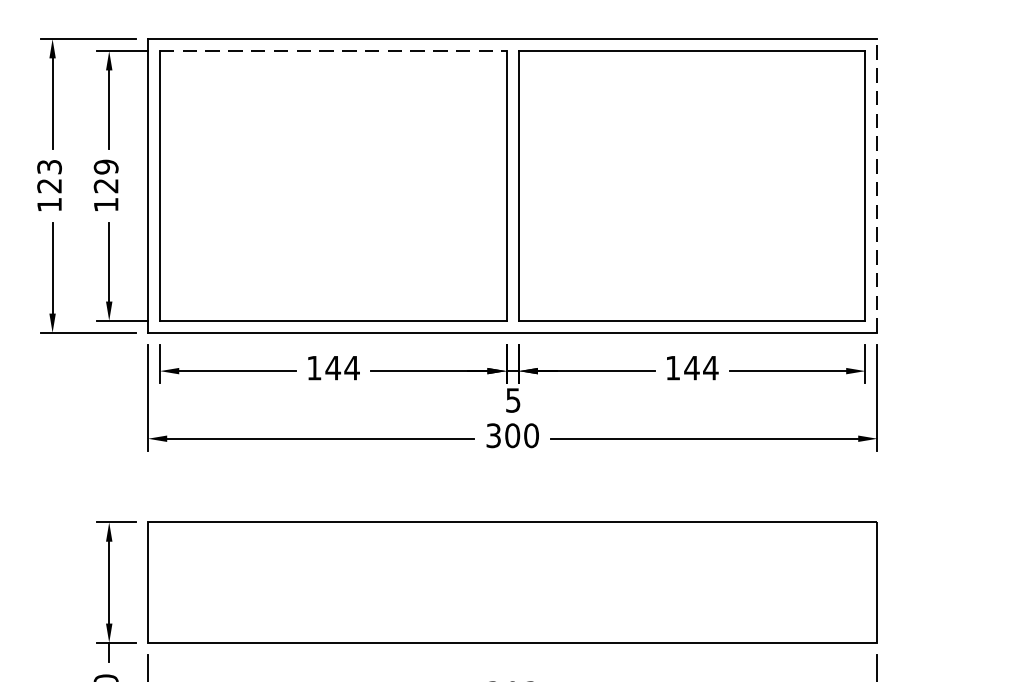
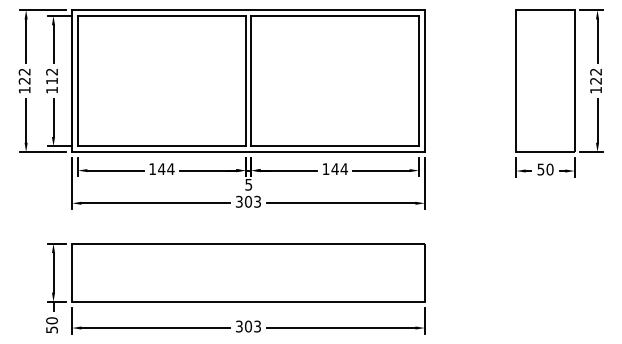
line: (332, 50) -> (161, 15), dashed -> solid
text: (49, 166) -> (24, 71), 123 -> 122
text: (105, 176) -> (51, 76), 129 -> 112
line: (876, 186) -> (424, 81), dashed -> solid
text: (531, 435) -> (257, 201), 300 -> 303

